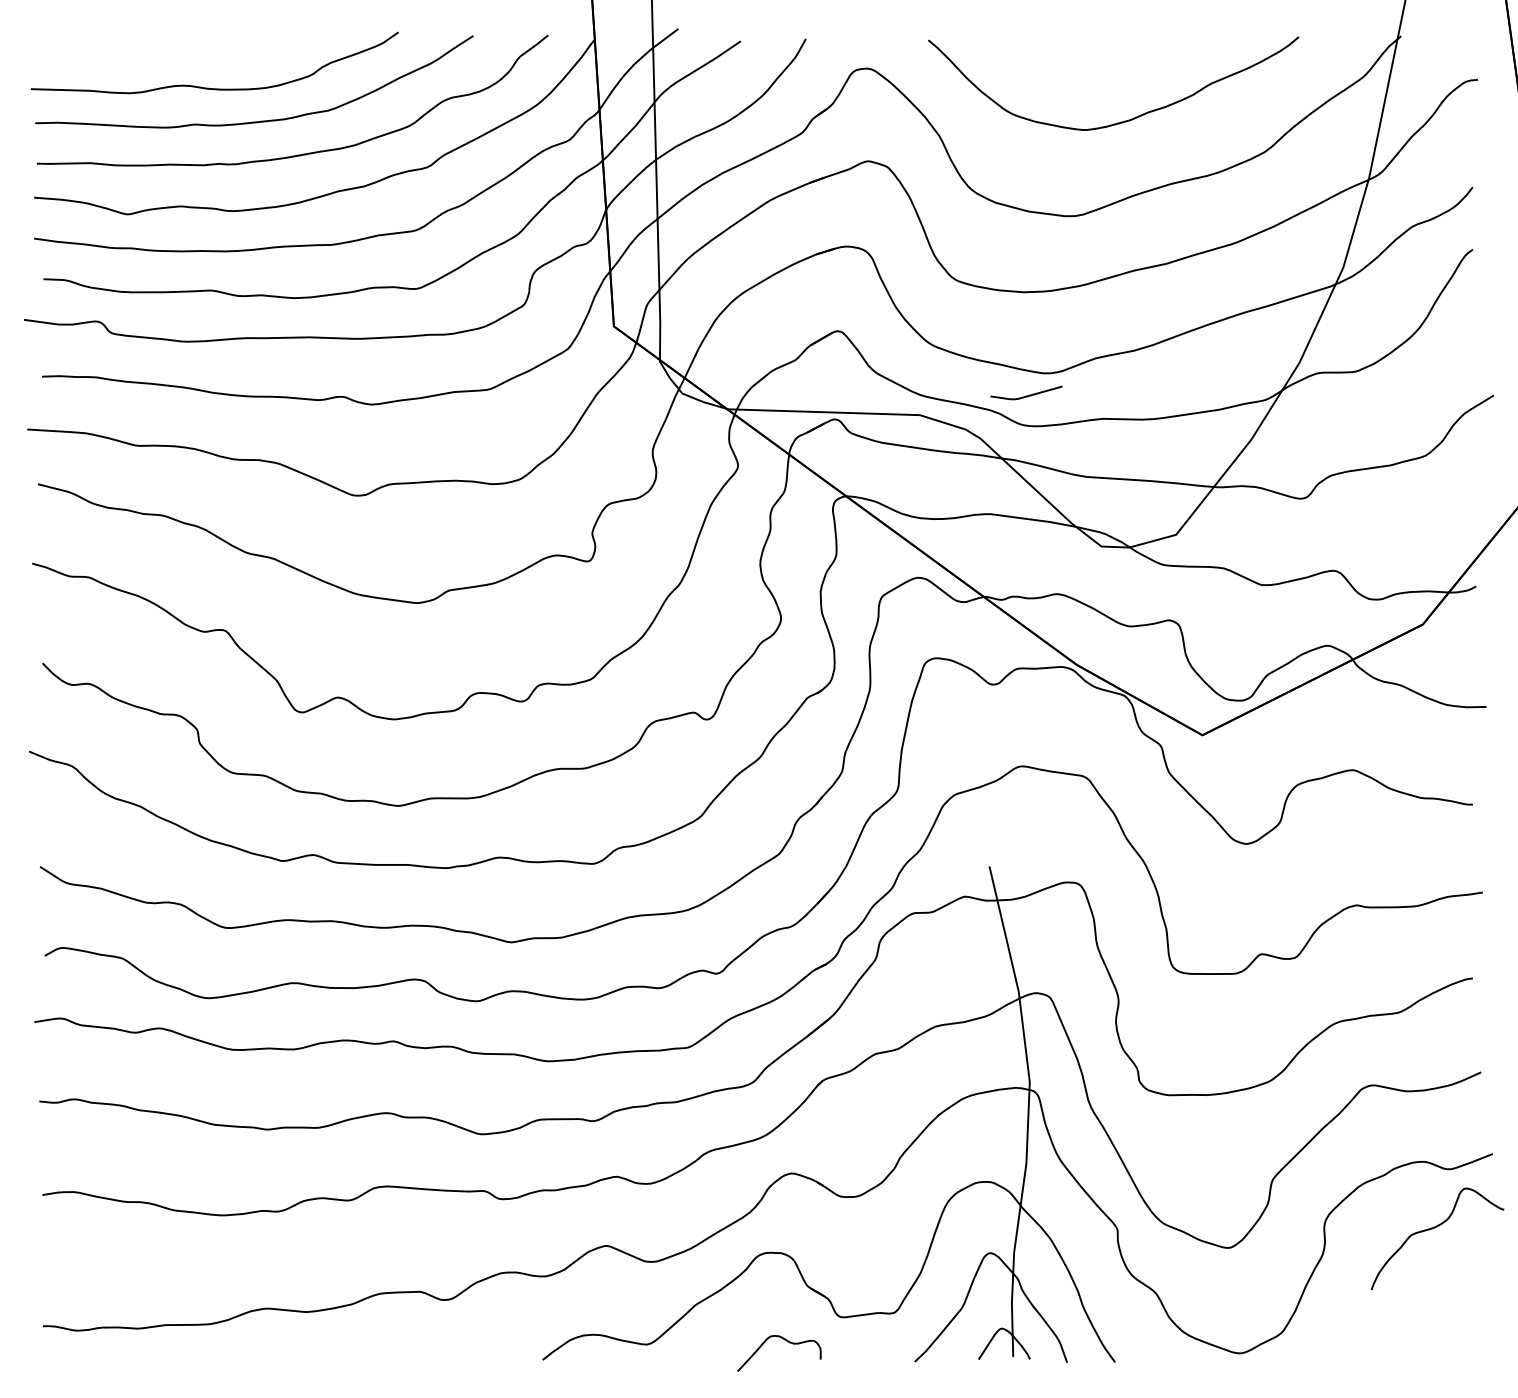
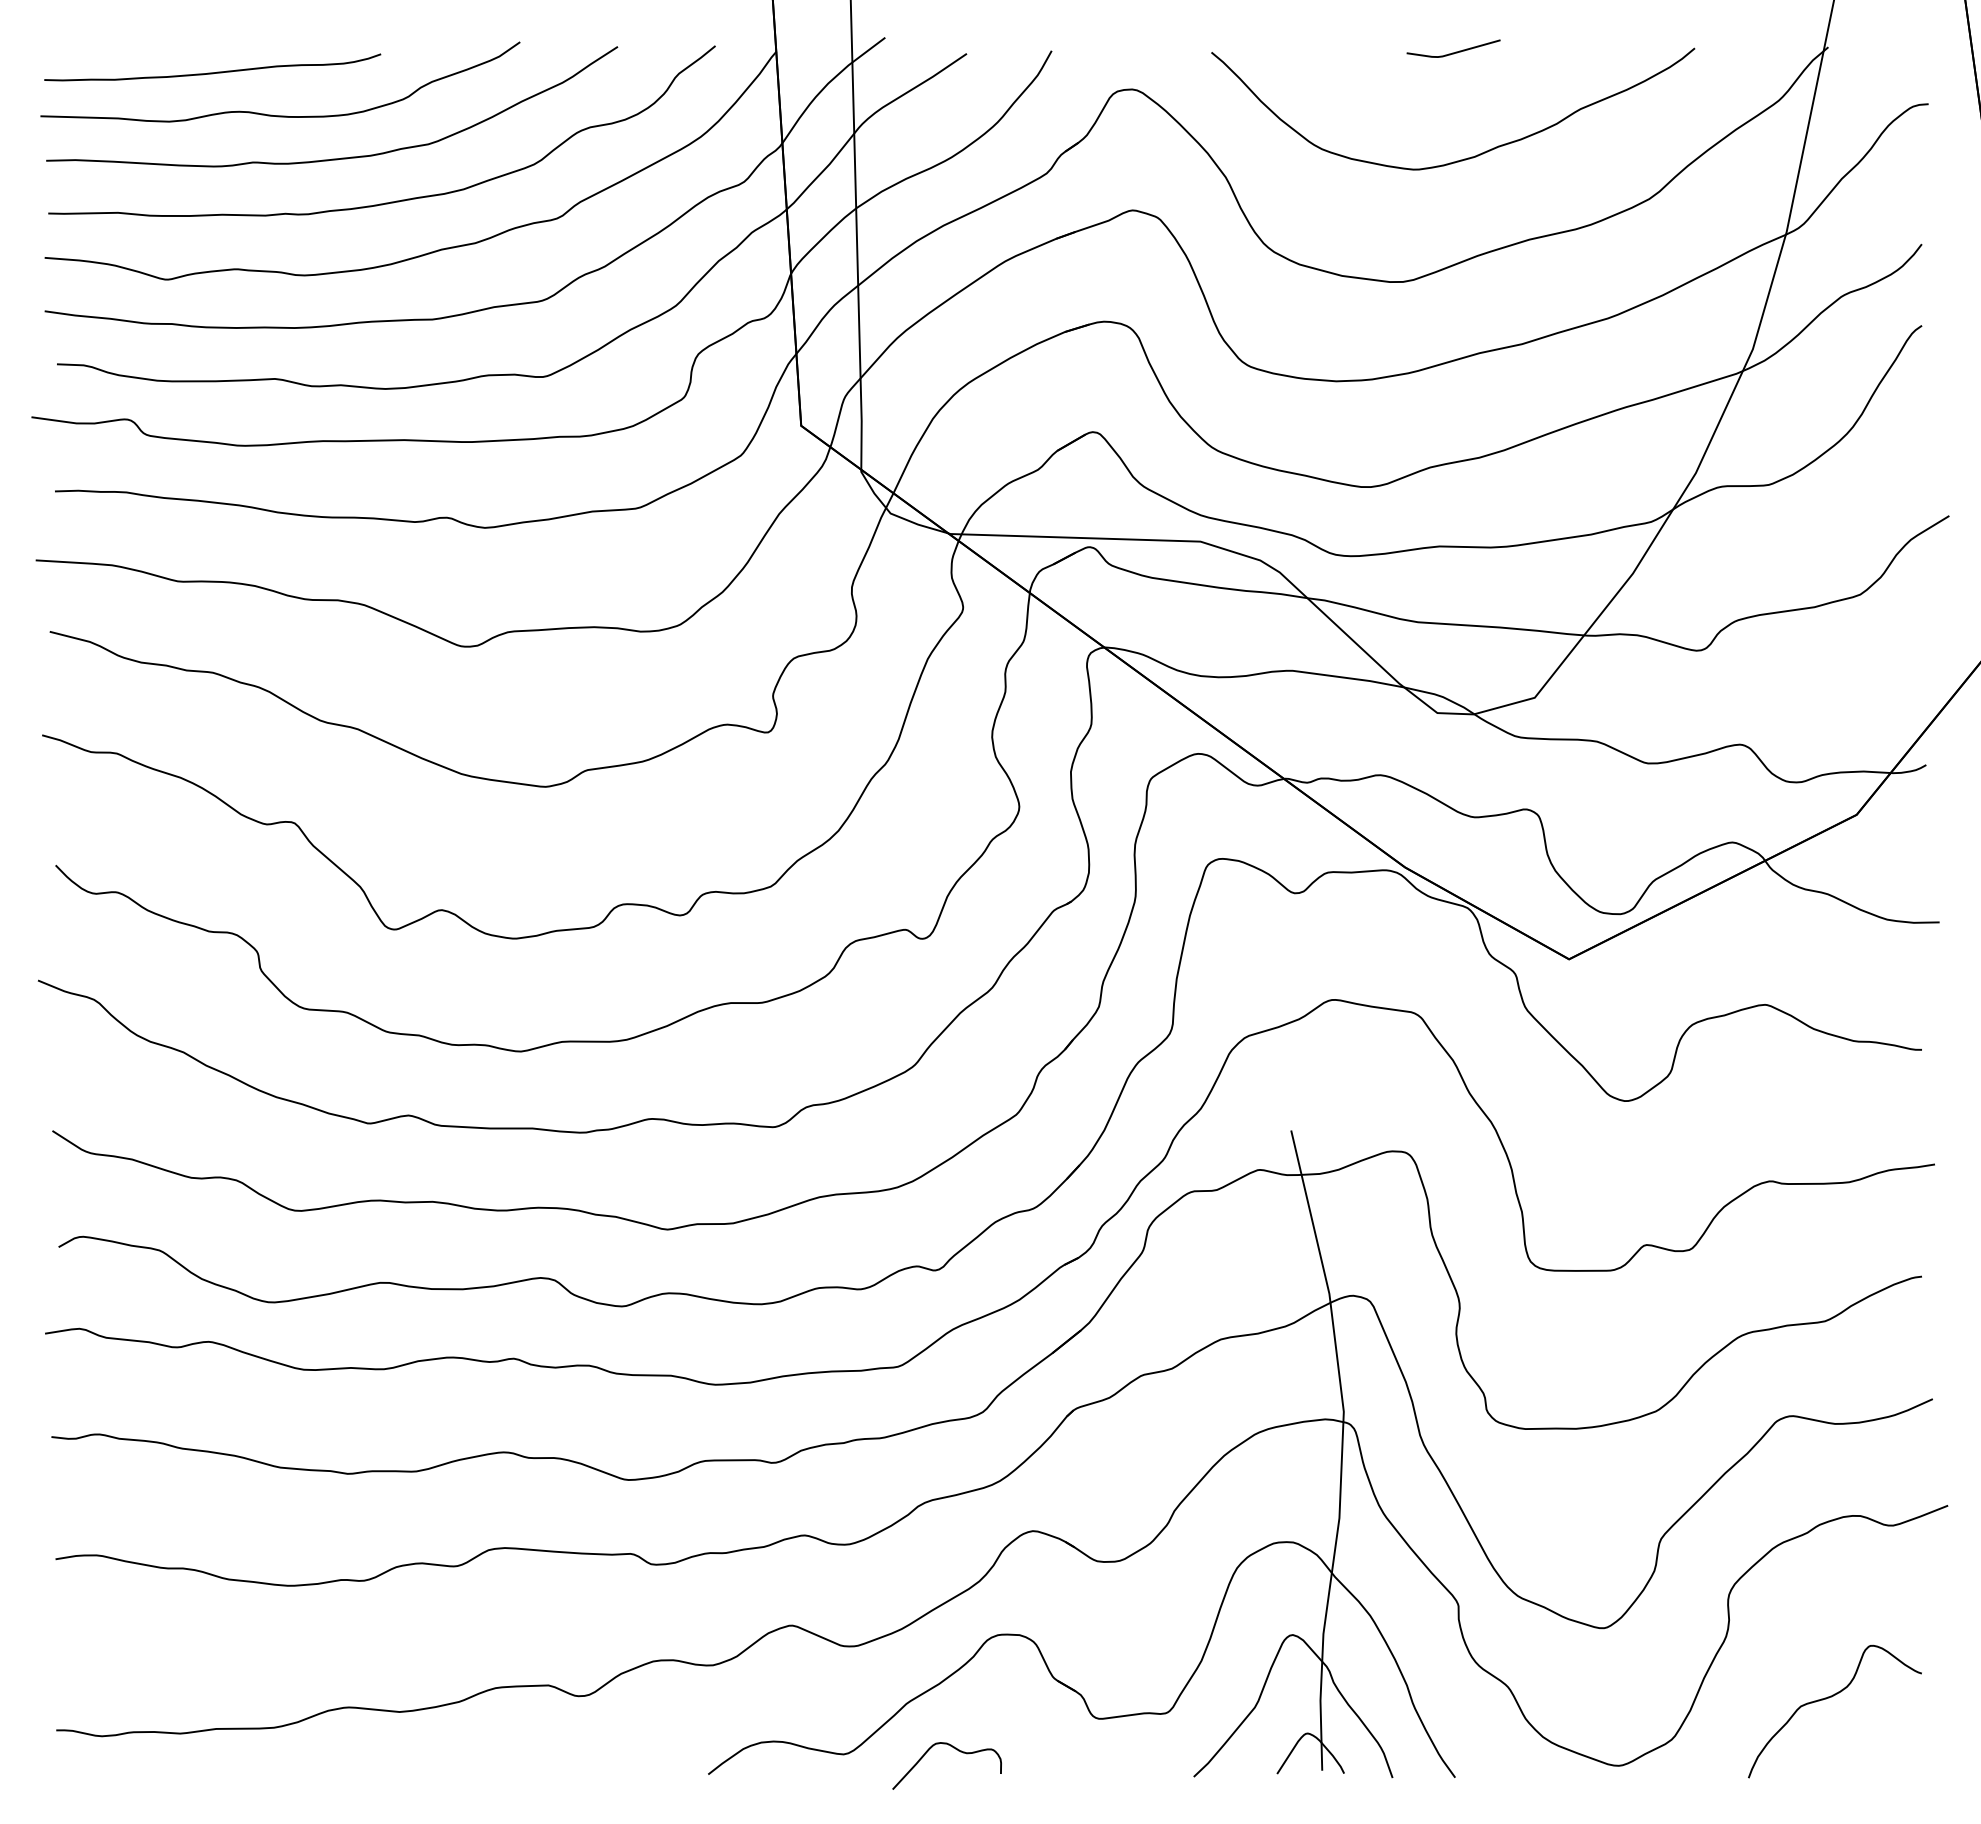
curve: (162, 55) -> (212, 72), added
line: (1028, 395) -> (1455, 51), moved
curve: (1433, 1228) -> (1829, 1698), moved
curve: (785, 1340) -> (955, 1749), moved

